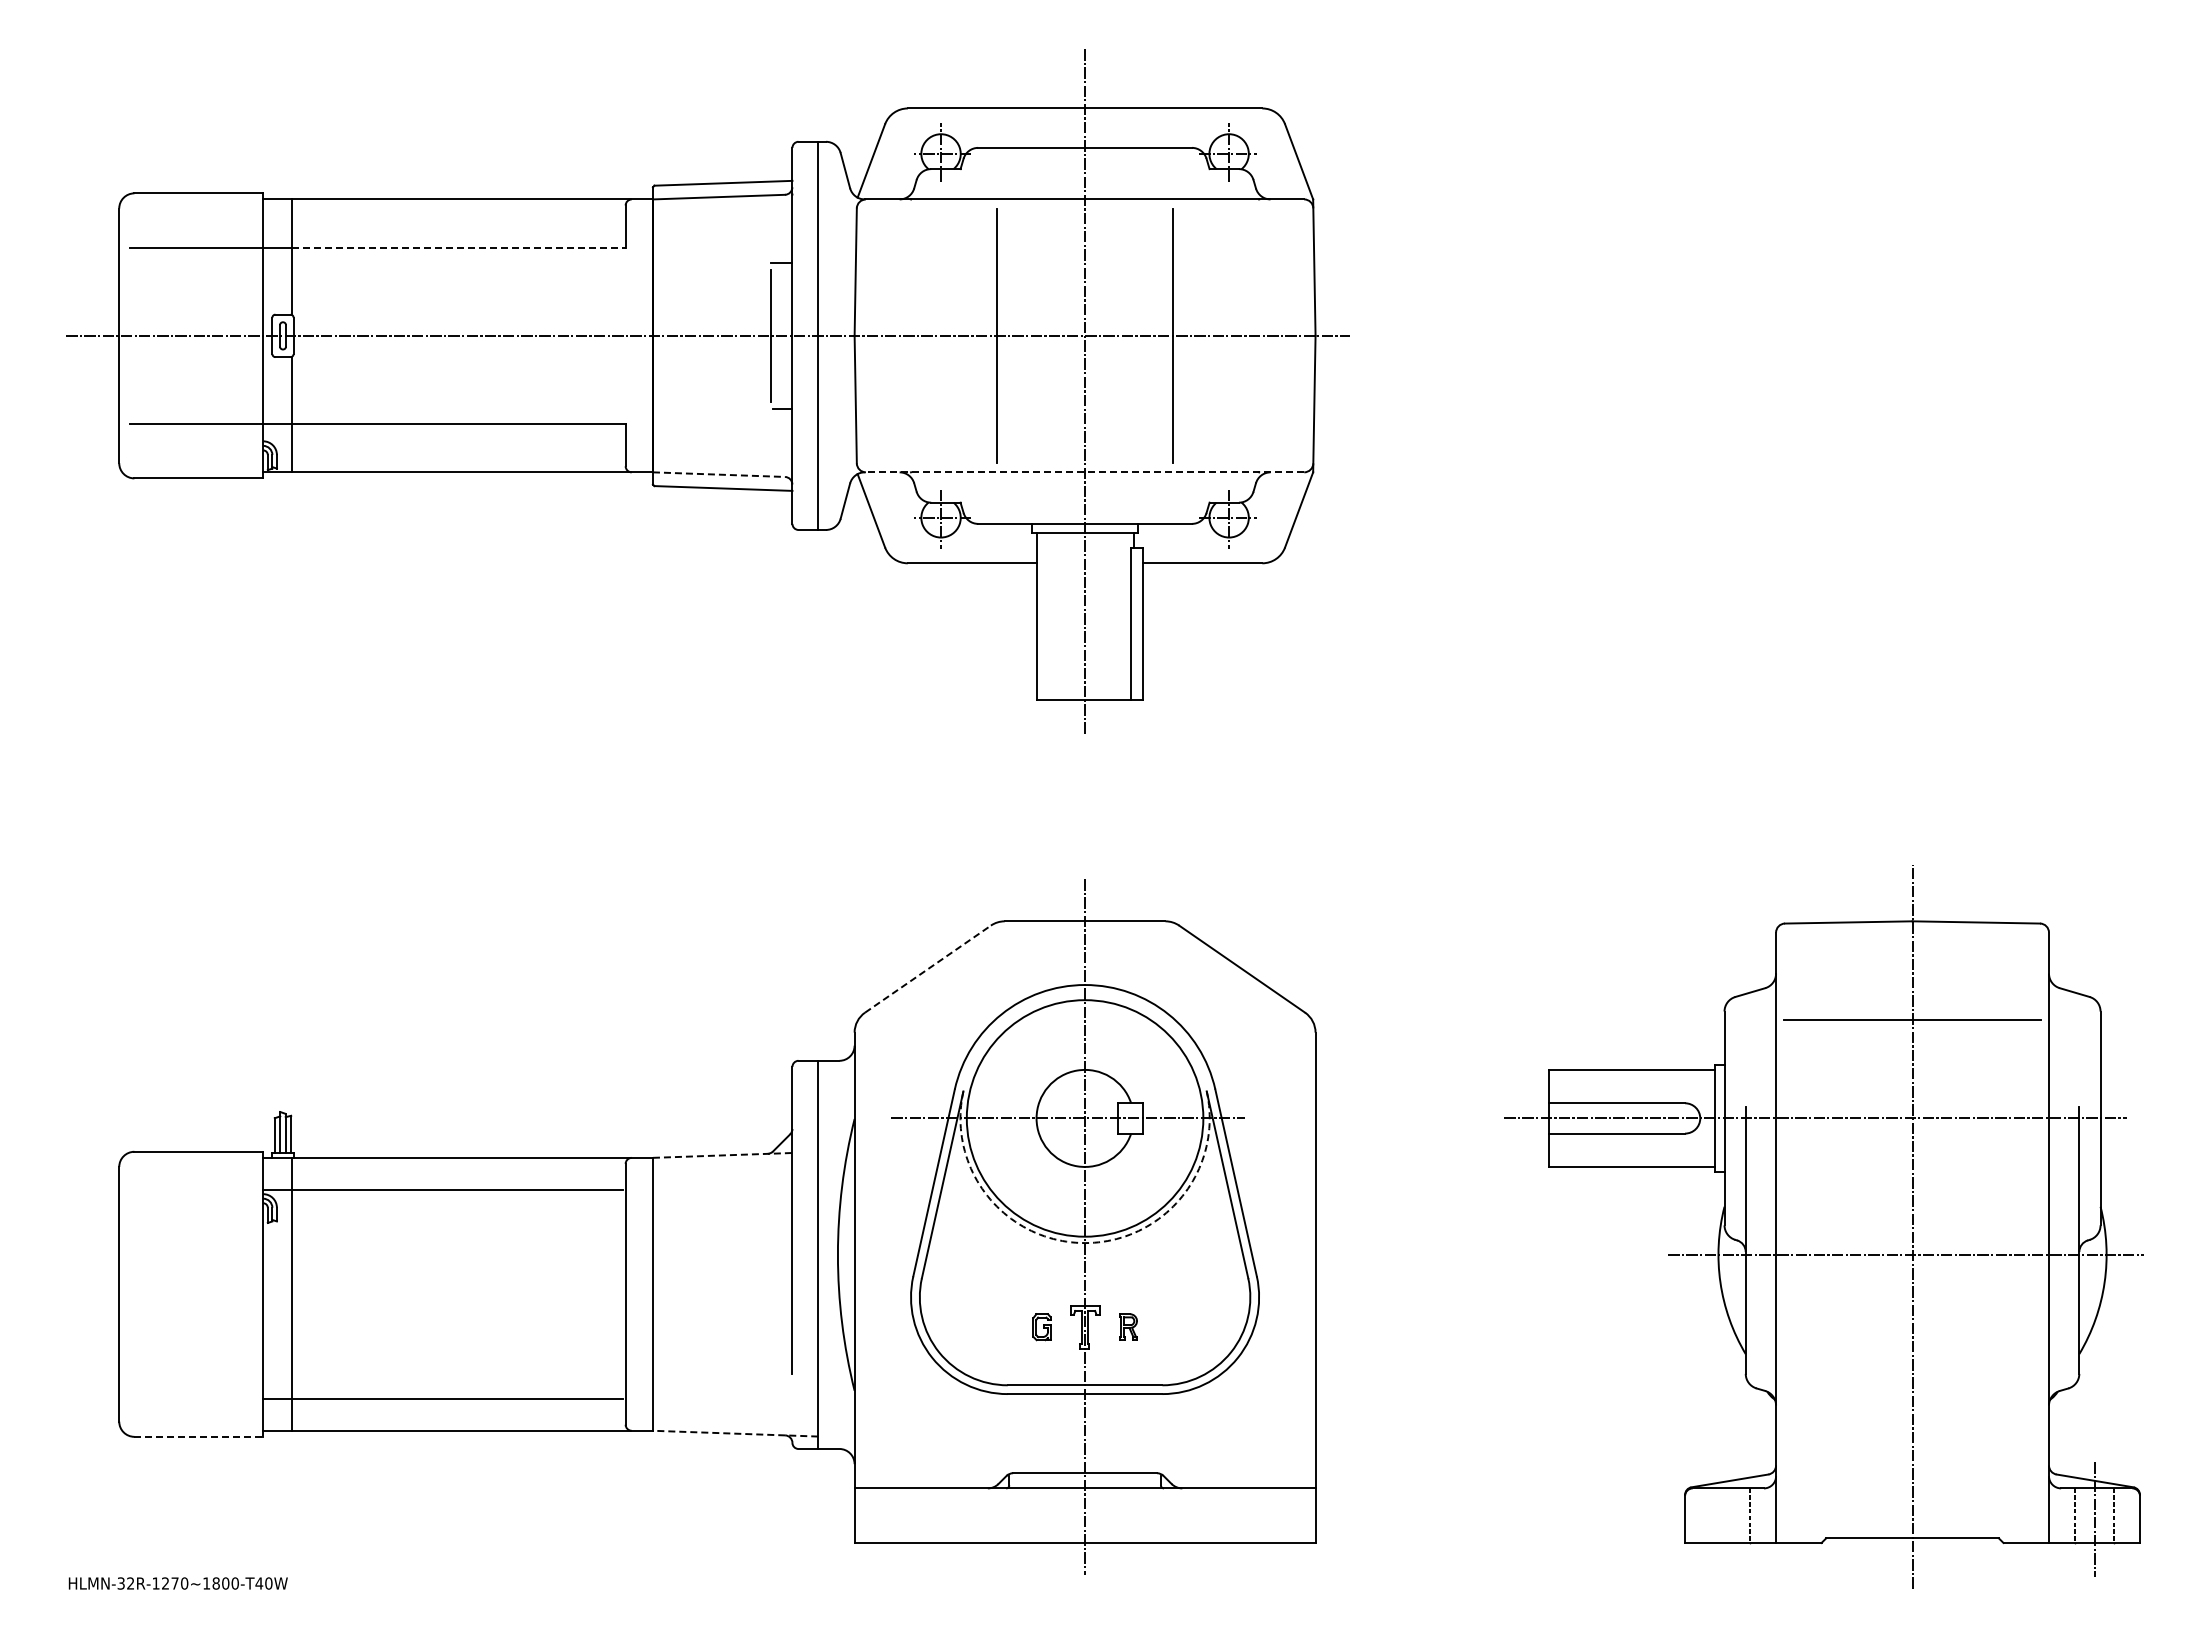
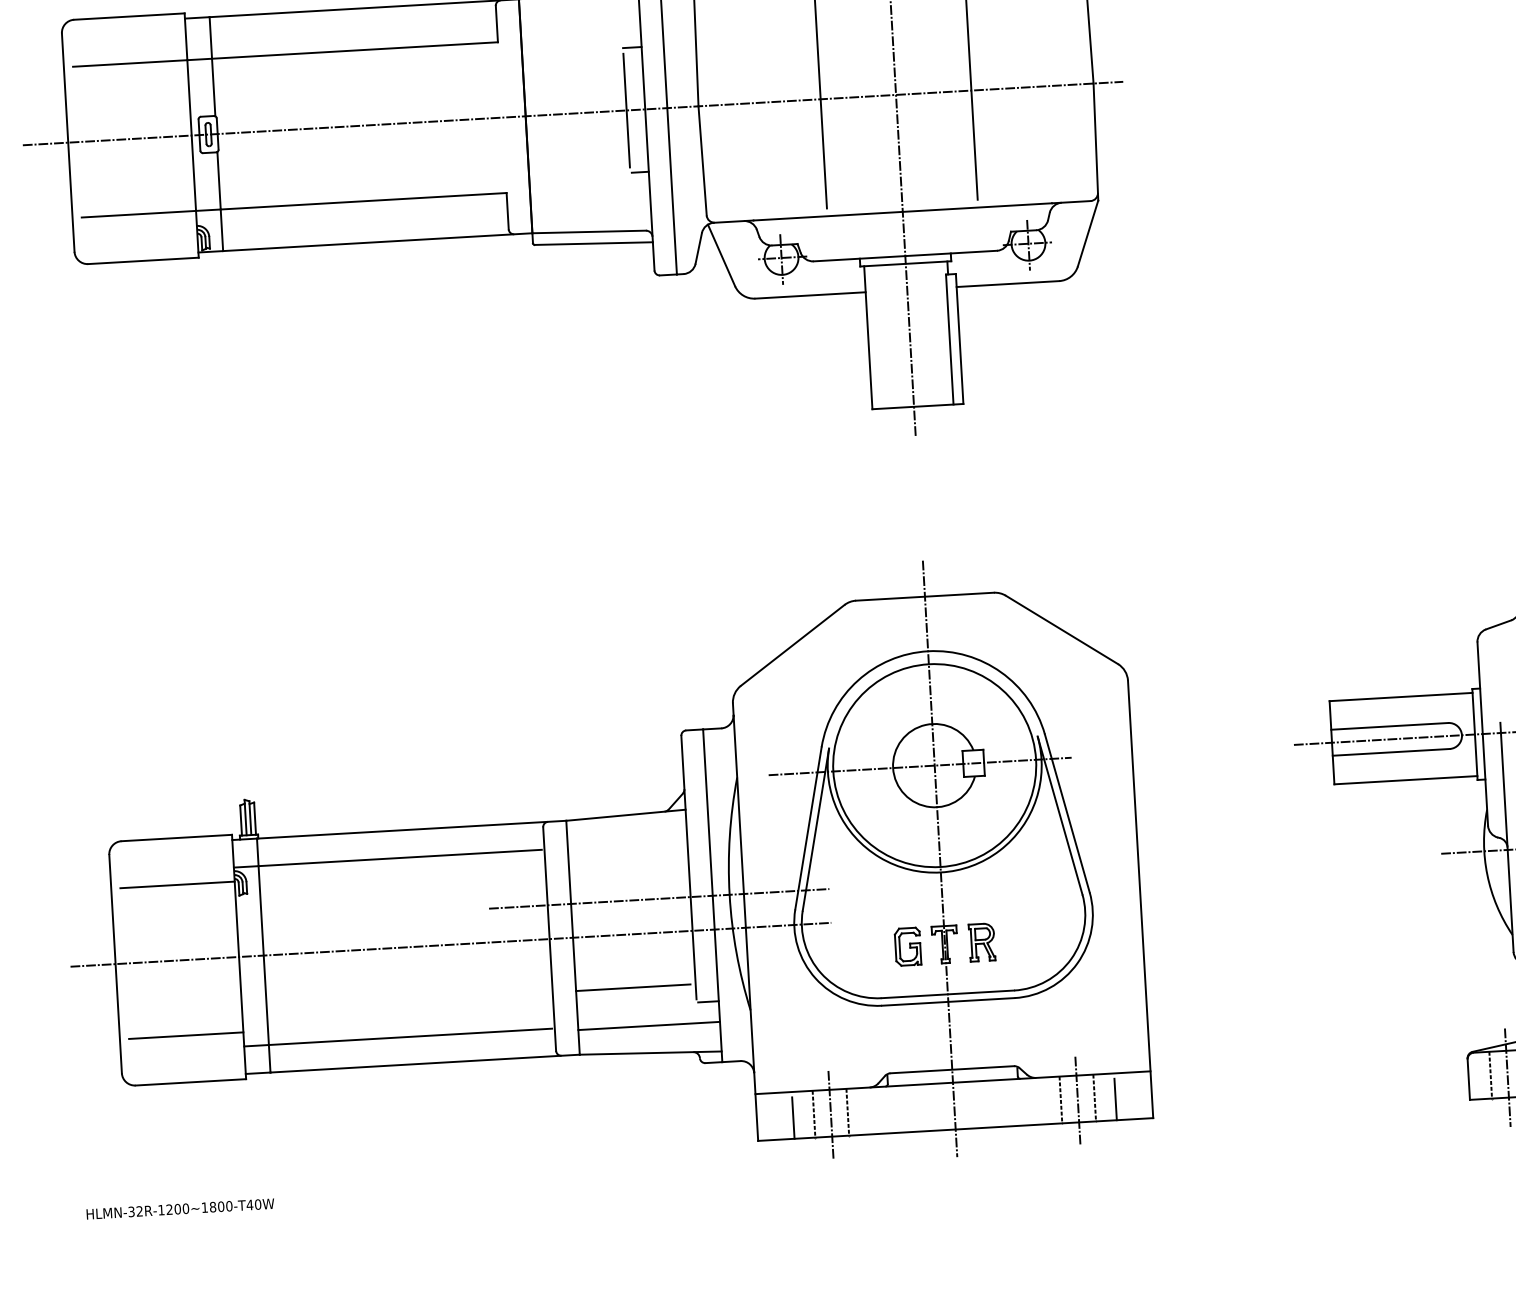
line: (458, 247) -> (354, 50), dashed -> solid
line: (1084, 472) -> (902, 212), dashed -> solid
line: (719, 474) -> (589, 231), dashed -> solid
line: (928, 968) -> (793, 644), dashed -> solid
line: (722, 1155) -> (625, 815), dashed -> solid
line: (196, 1206) -> (177, 885), added
arc: (1085, 1243) -> (941, 872), dashed -> solid
line: (755, 1254) -> (658, 898), added
line: (510, 1294) -> (450, 944), added
part: (1041, 1326) -> (907, 946), size x1.67
part: (1128, 1326) -> (982, 941), size x1.67
line: (719, 1356) -> (633, 987), added
line: (806, 1377) -> (708, 1001), added
line: (196, 1382) -> (186, 1035), added
line: (735, 1402) -> (649, 1026), added
line: (735, 1433) -> (650, 1052), dashed -> solid
line: (199, 1436) -> (191, 1082), dashed -> solid
line: (921, 1515) -> (814, 1114), added
line: (960, 1515) -> (847, 1112), added
line: (1209, 1515) -> (1060, 1099), added
line: (1248, 1515) -> (1094, 1097), added
line: (1710, 1515) -> (1490, 1075), added
line: (941, 1517) -> (831, 1114), added
line: (1229, 1517) -> (1078, 1100), added
line: (897, 1518) -> (793, 1117), added
line: (1273, 1518) -> (1115, 1099), added
line: (1730, 1519) -> (1507, 1077), added
text: (174, 1583) -> (177, 1209), HLMN-32R-1270~1800-T40W -> HLMN-32R-1200~1800-T40W

